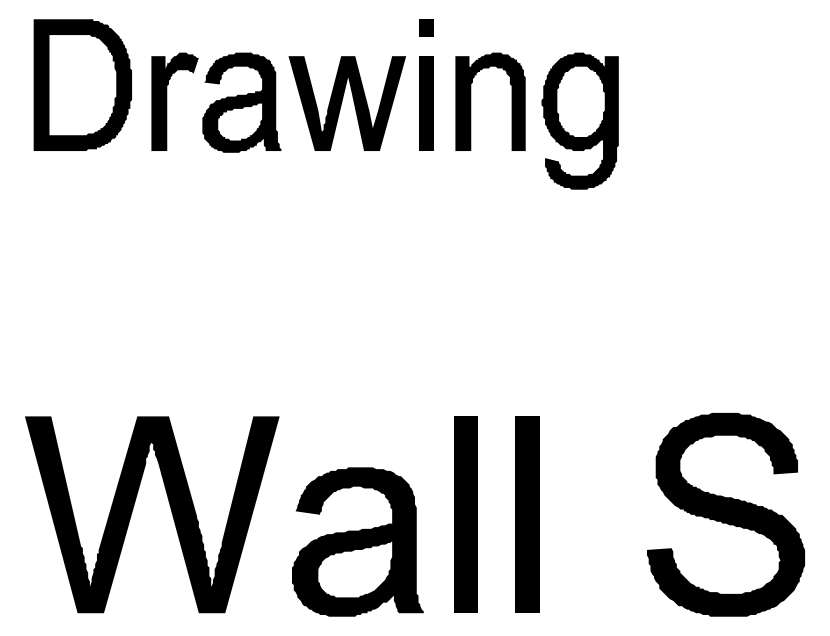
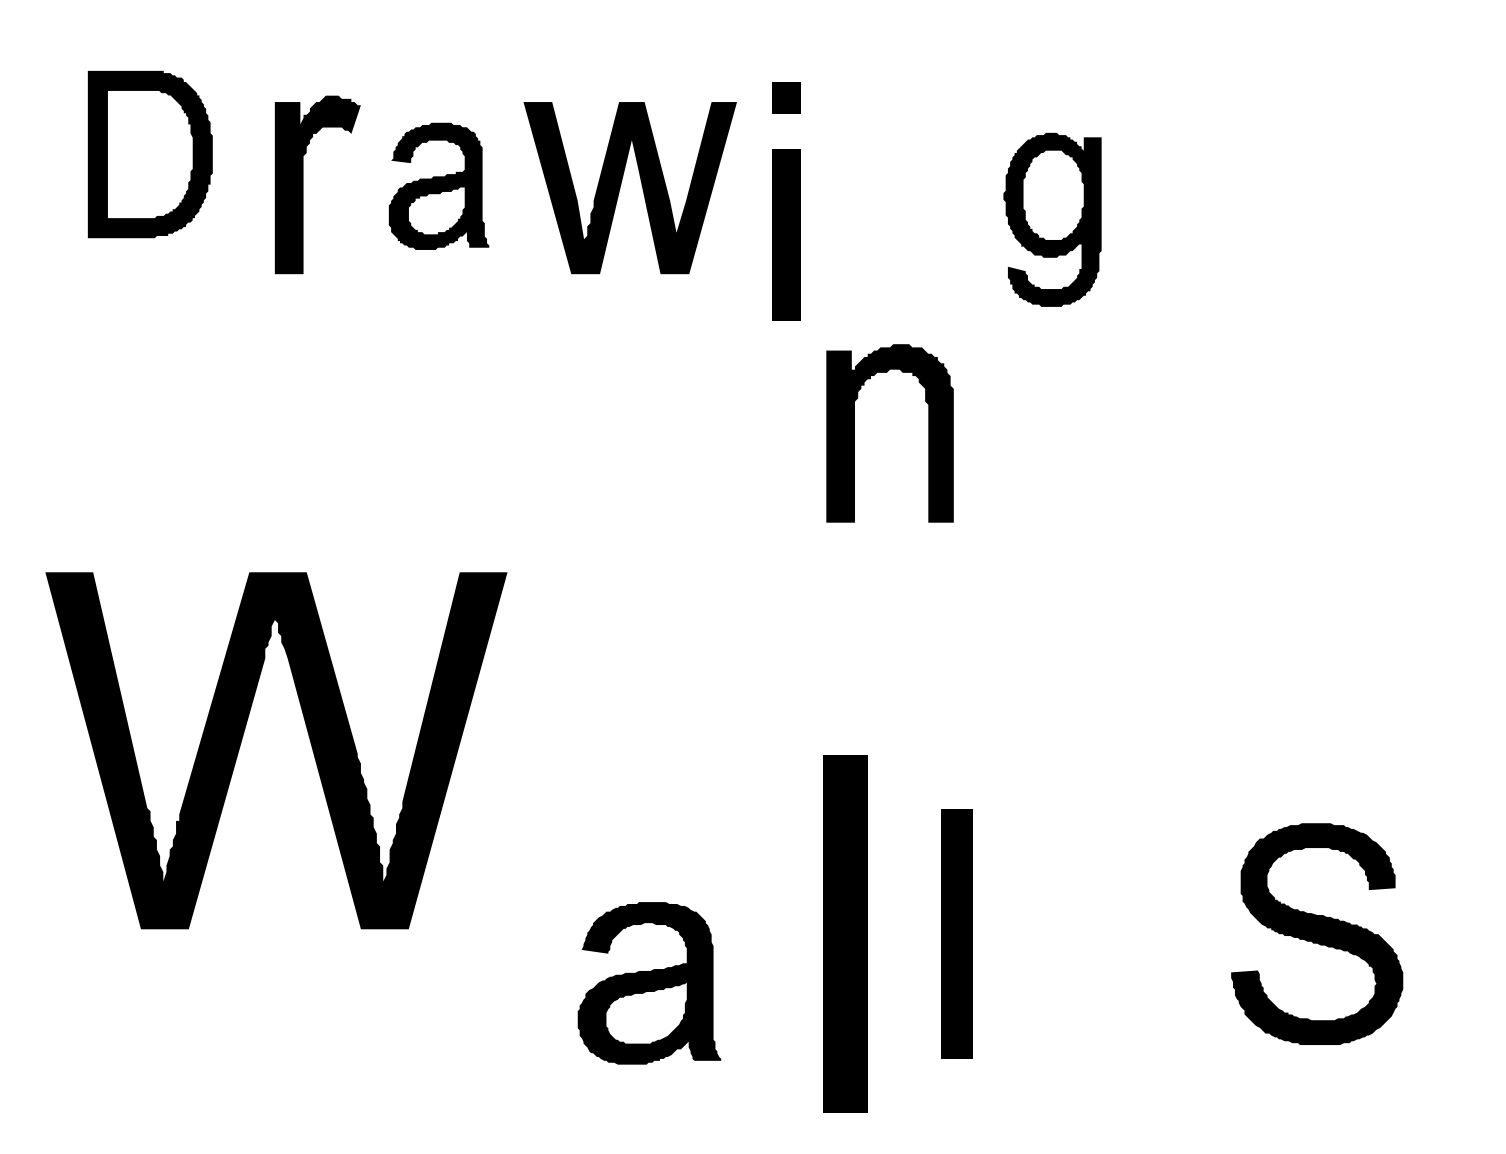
part: (82, 84) -> (149, 153), size x0.7
part: (426, 84) -> (786, 200), moved
part: (471, 101) -> (855, 432), moved
part: (241, 102) -> (438, 186), size x0.7
part: (579, 120) -> (1051, 218), size x0.7
part: (170, 509) -> (309, 741), moved
part: (527, 514) -> (957, 933), size x0.7
part: (725, 514) -> (1316, 933), size x0.6
part: (357, 541) -> (648, 982), size x0.6

